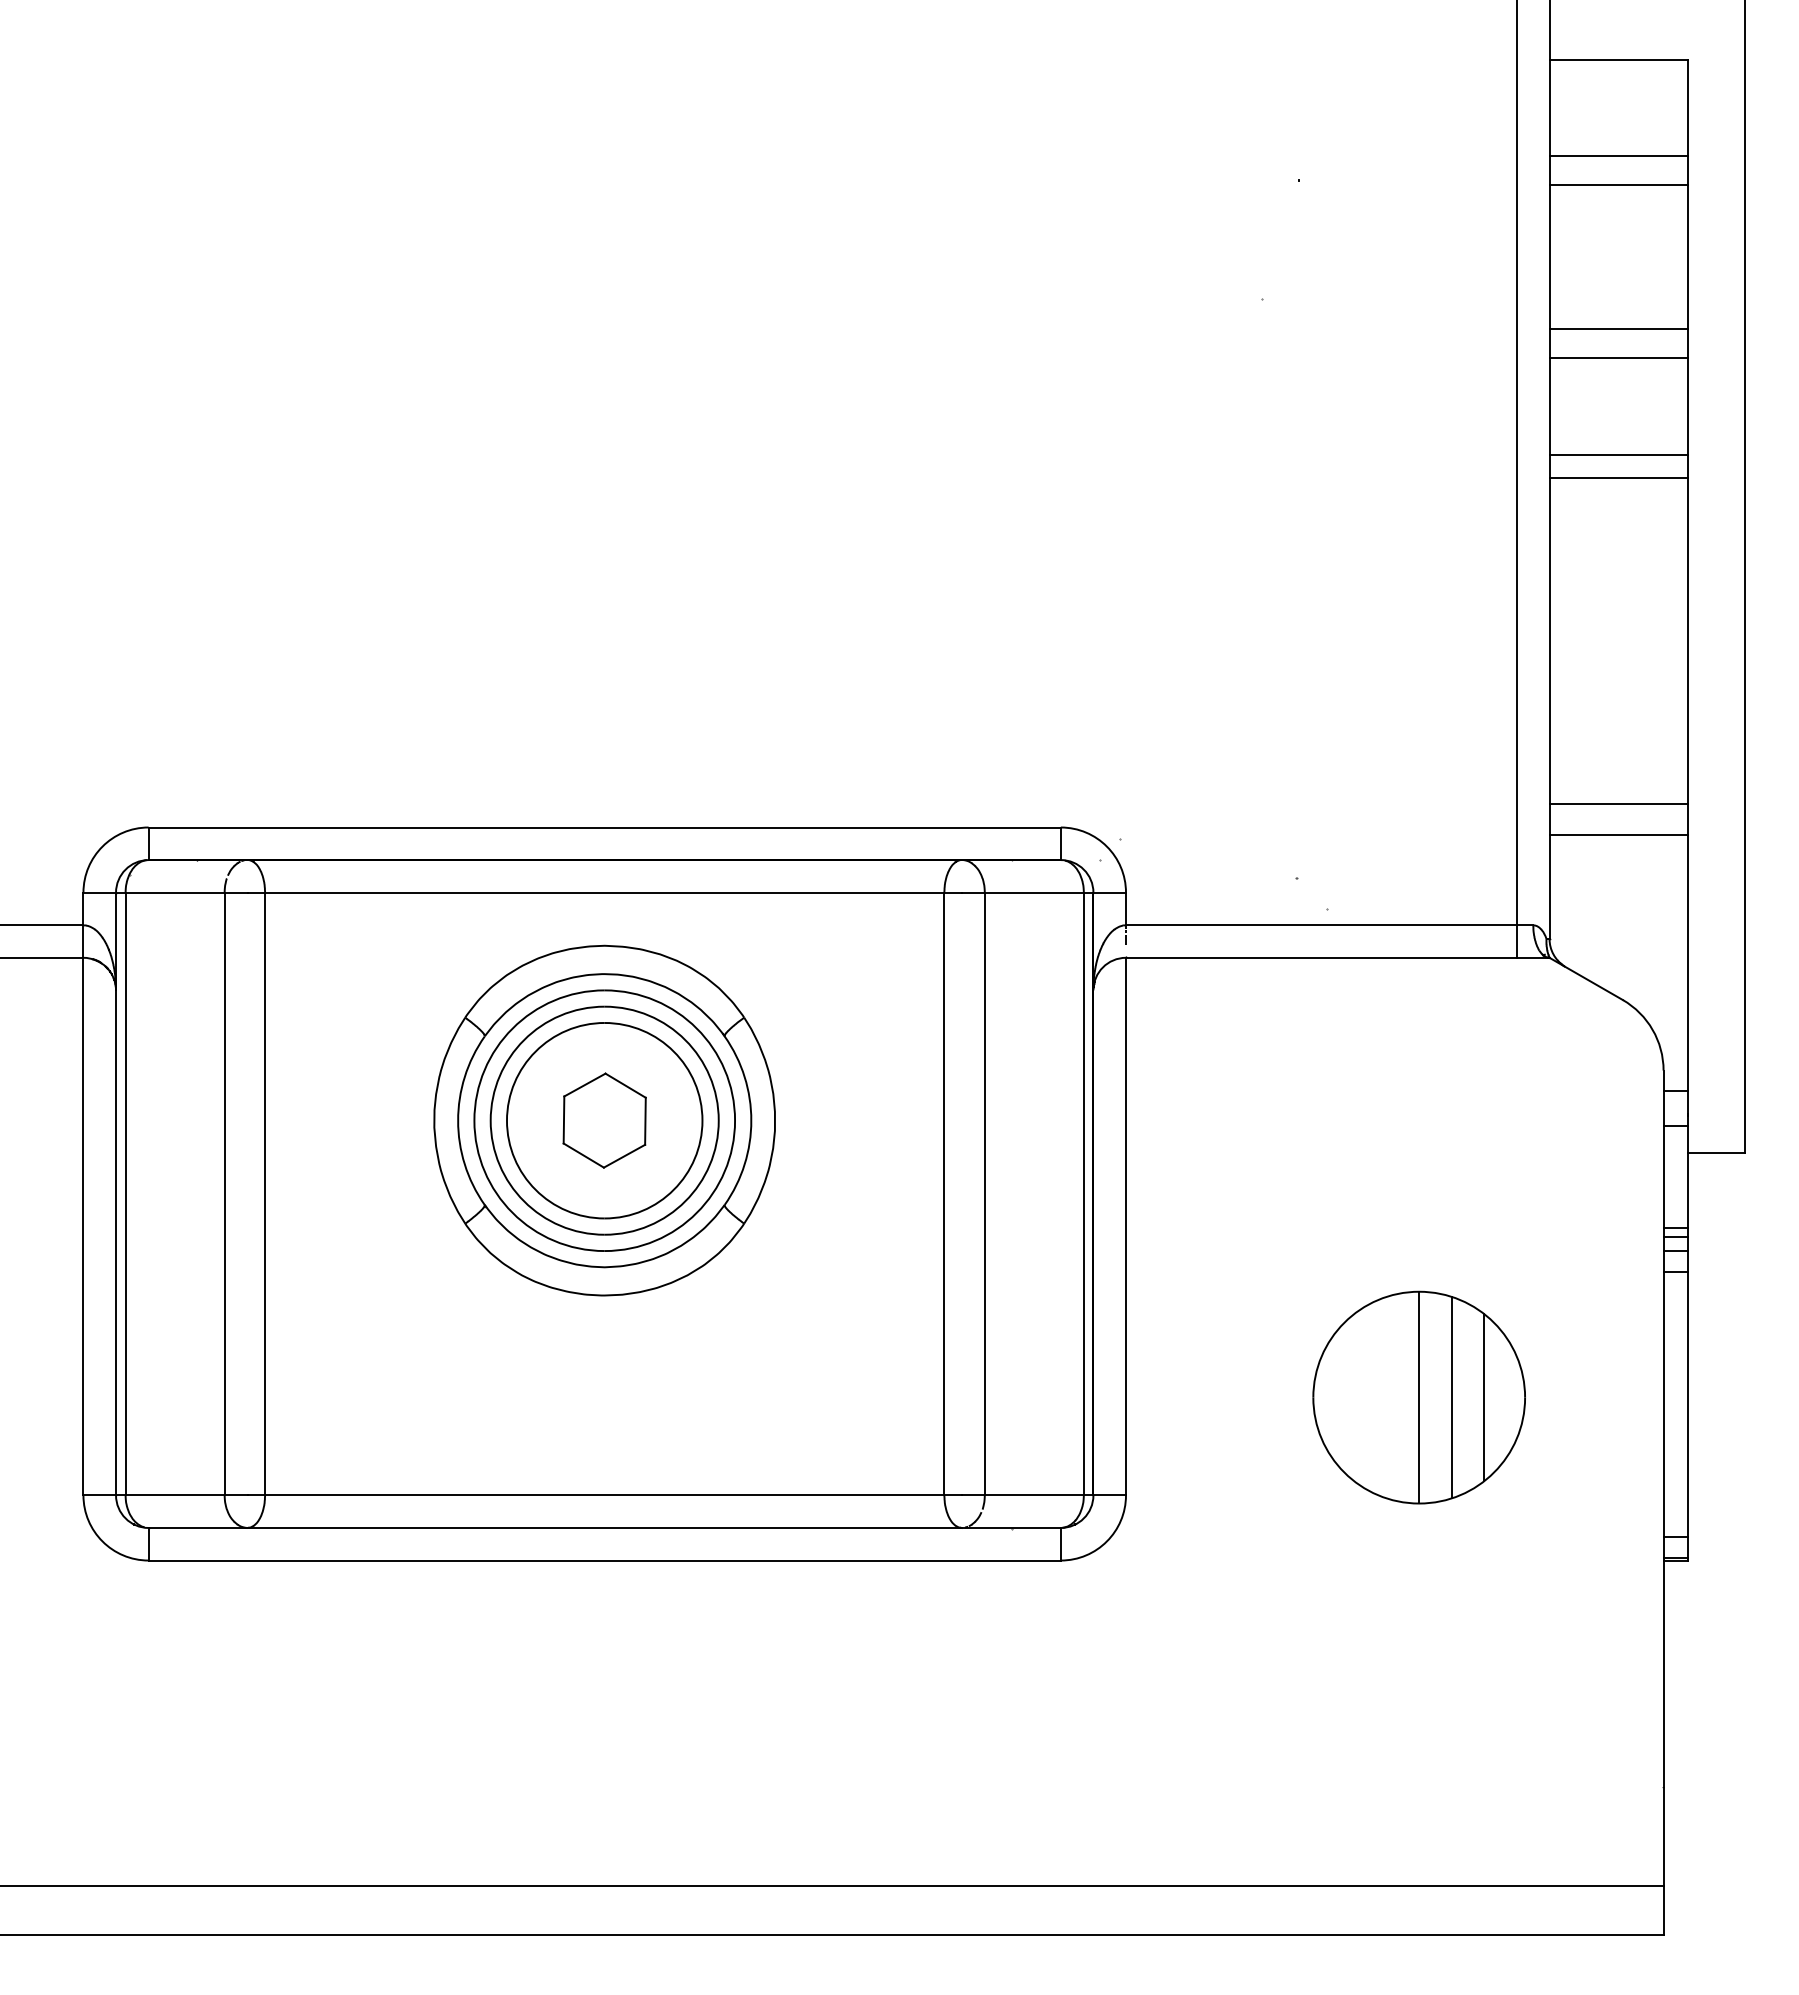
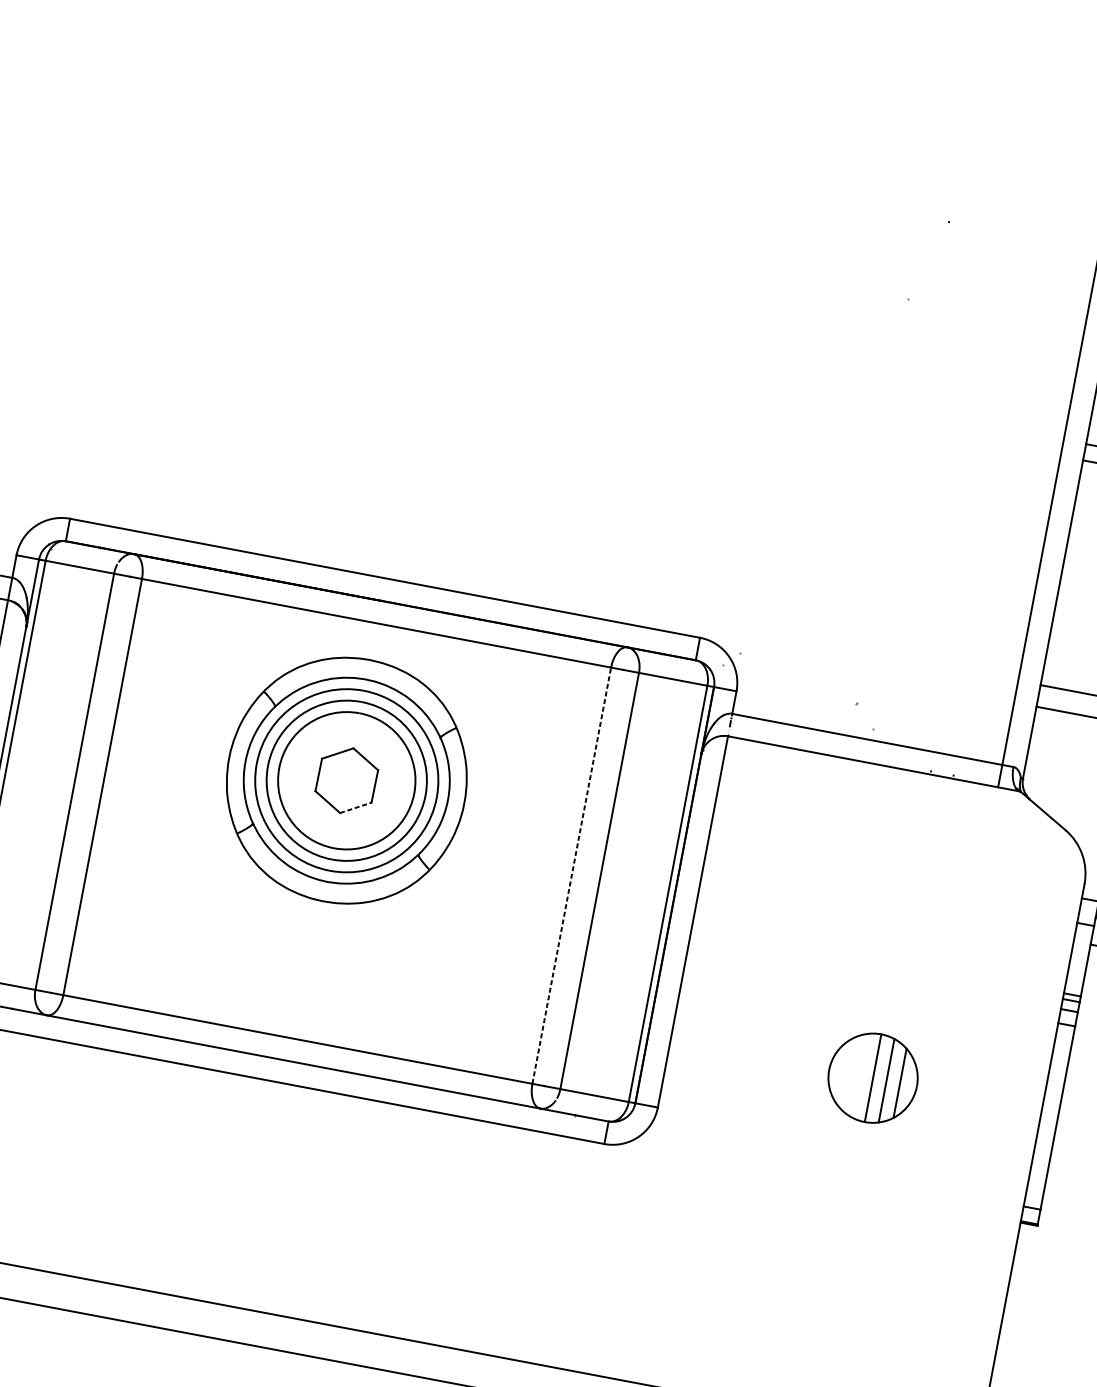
line: (624, 1156) -> (355, 808), solid -> dashed
line: (944, 1193) -> (571, 875), solid -> dashed
part: (1418, 1397) -> (872, 1078), size x0.6

